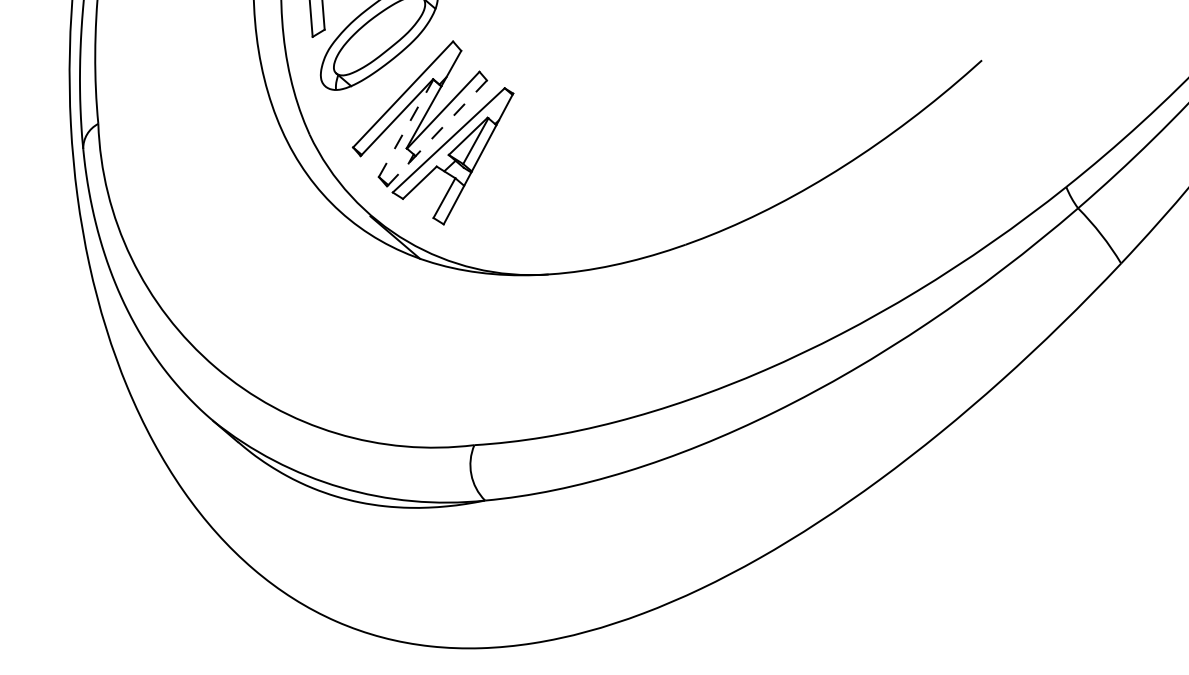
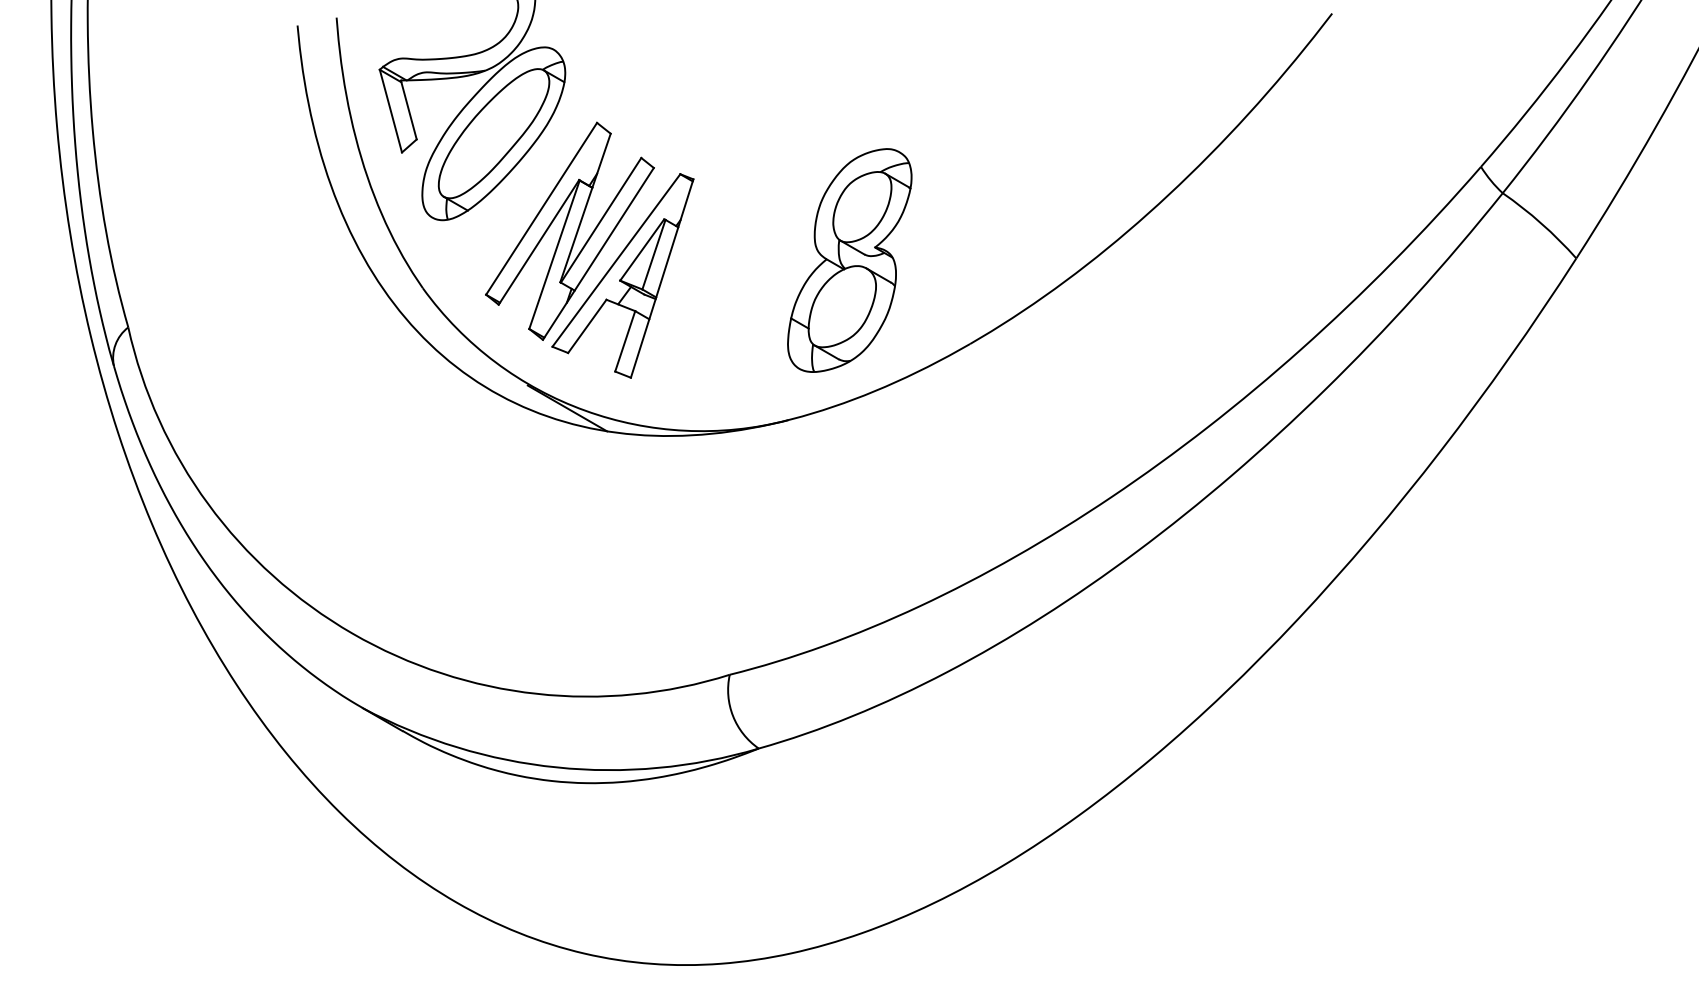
line: (406, 128) -> (554, 254), dashed -> solid
line: (437, 133) -> (598, 254), dashed -> solid
part: (611, 170) -> (849, 260), added

